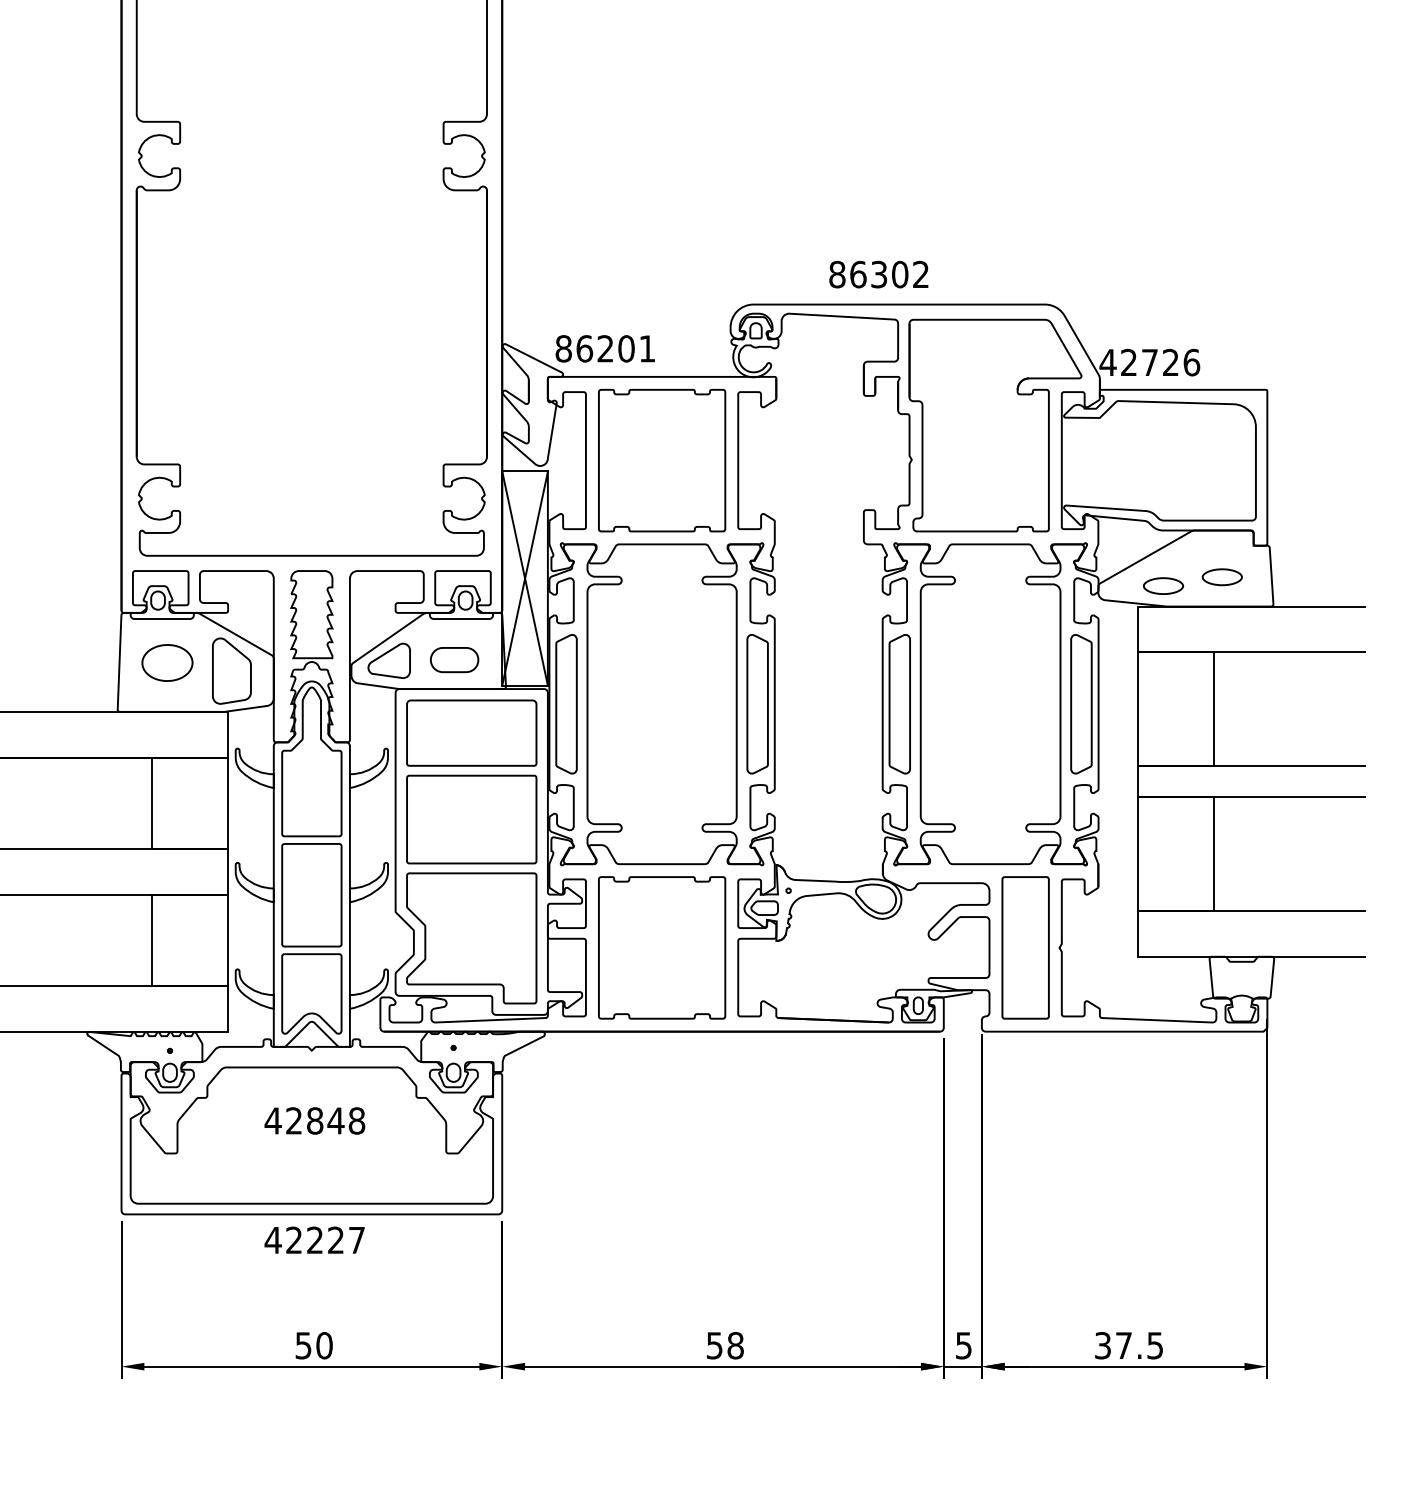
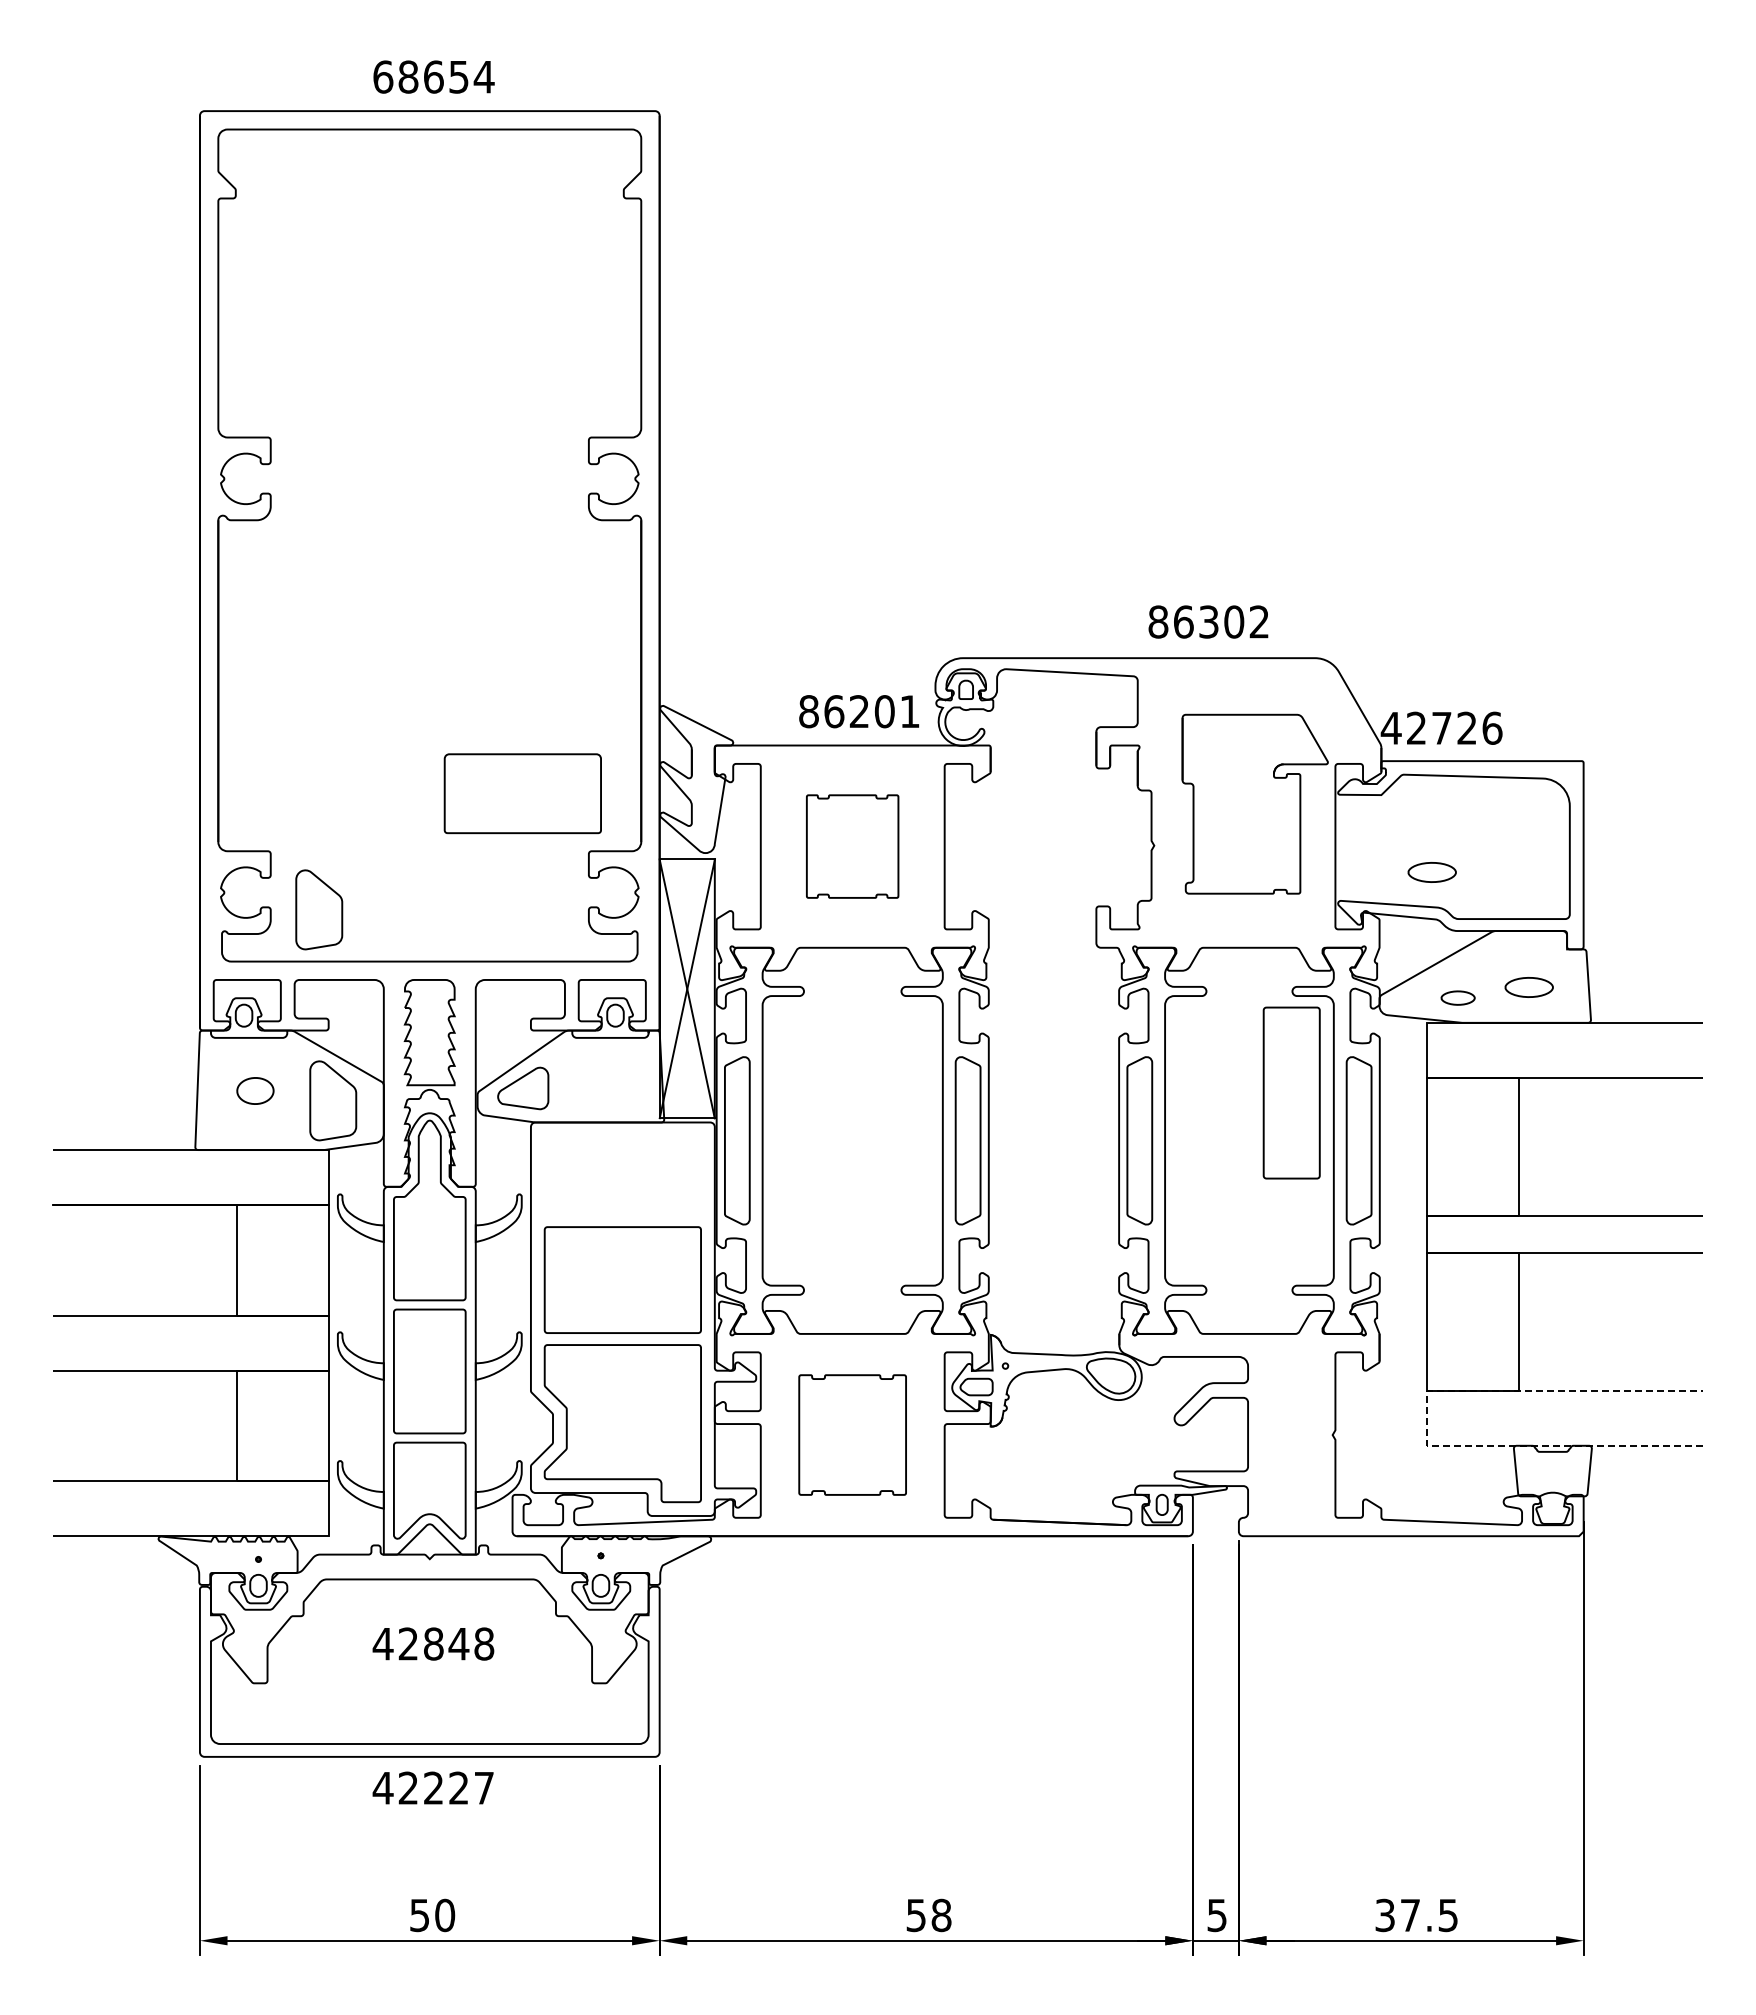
text: (878, 274) -> (1208, 621), moved
text: (604, 348) -> (858, 711), moved
part: (994, 424) -> (1254, 803), size x0.7
part: (661, 460) -> (852, 846), size x0.6
part: (1141, 482) -> (1431, 872), added
part: (220, 512) -> (319, 909), added
part: (1162, 585) -> (1457, 997), size x0.7
part: (454, 659) -> (601, 1086), removed
part: (167, 662) -> (255, 1090), size x0.6
part: (471, 732) -> (522, 793), moved
line: (1138, 934) -> (1427, 1418), solid -> dashed
part: (661, 947) -> (852, 1434), size x0.7
part: (1025, 947) -> (1291, 1092), moved

